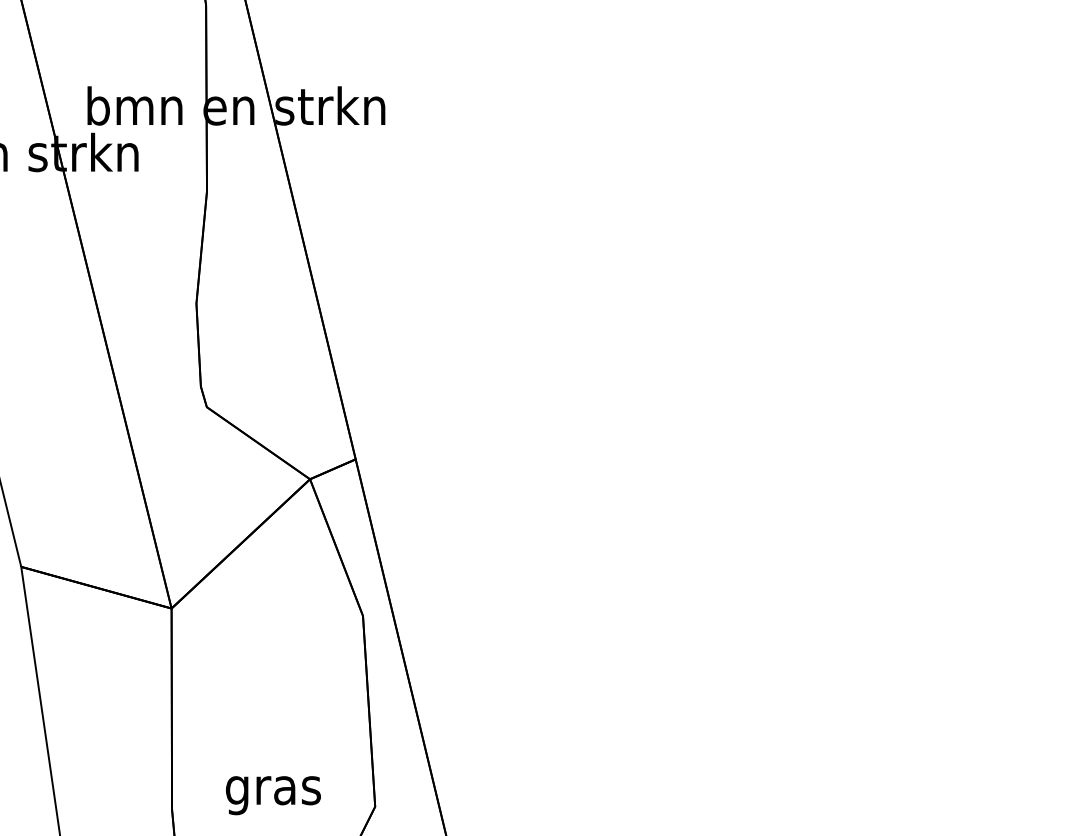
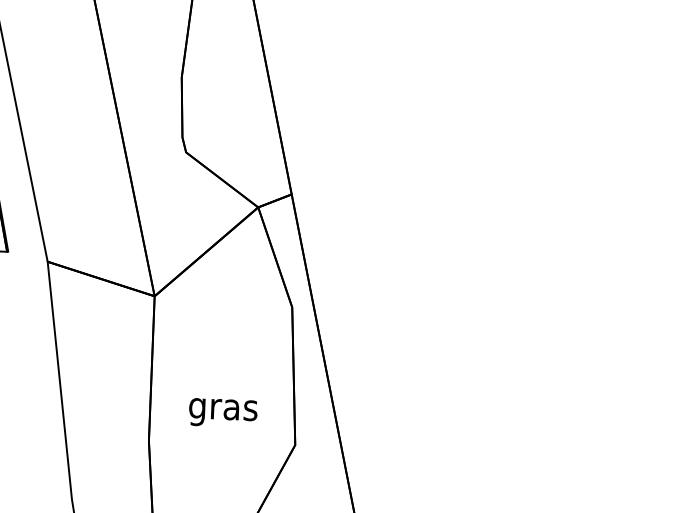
text: (273, 795) -> (223, 413), moved

